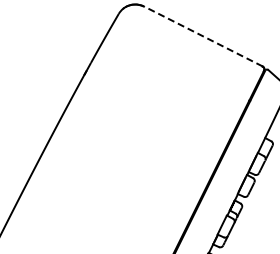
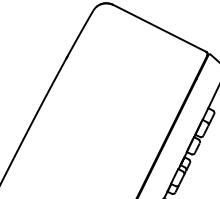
line: (202, 36) -> (159, 28), dashed -> solid

